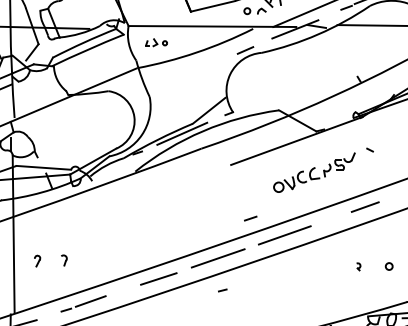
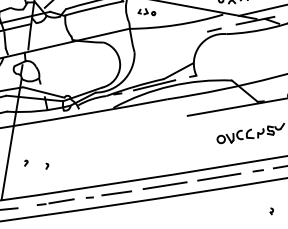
line: (250, 218) -> (258, 170), moved
part: (64, 260) -> (47, 166), size x0.62
part: (36, 261) -> (25, 163), size x0.62
line: (222, 290) -> (89, 197), moved

